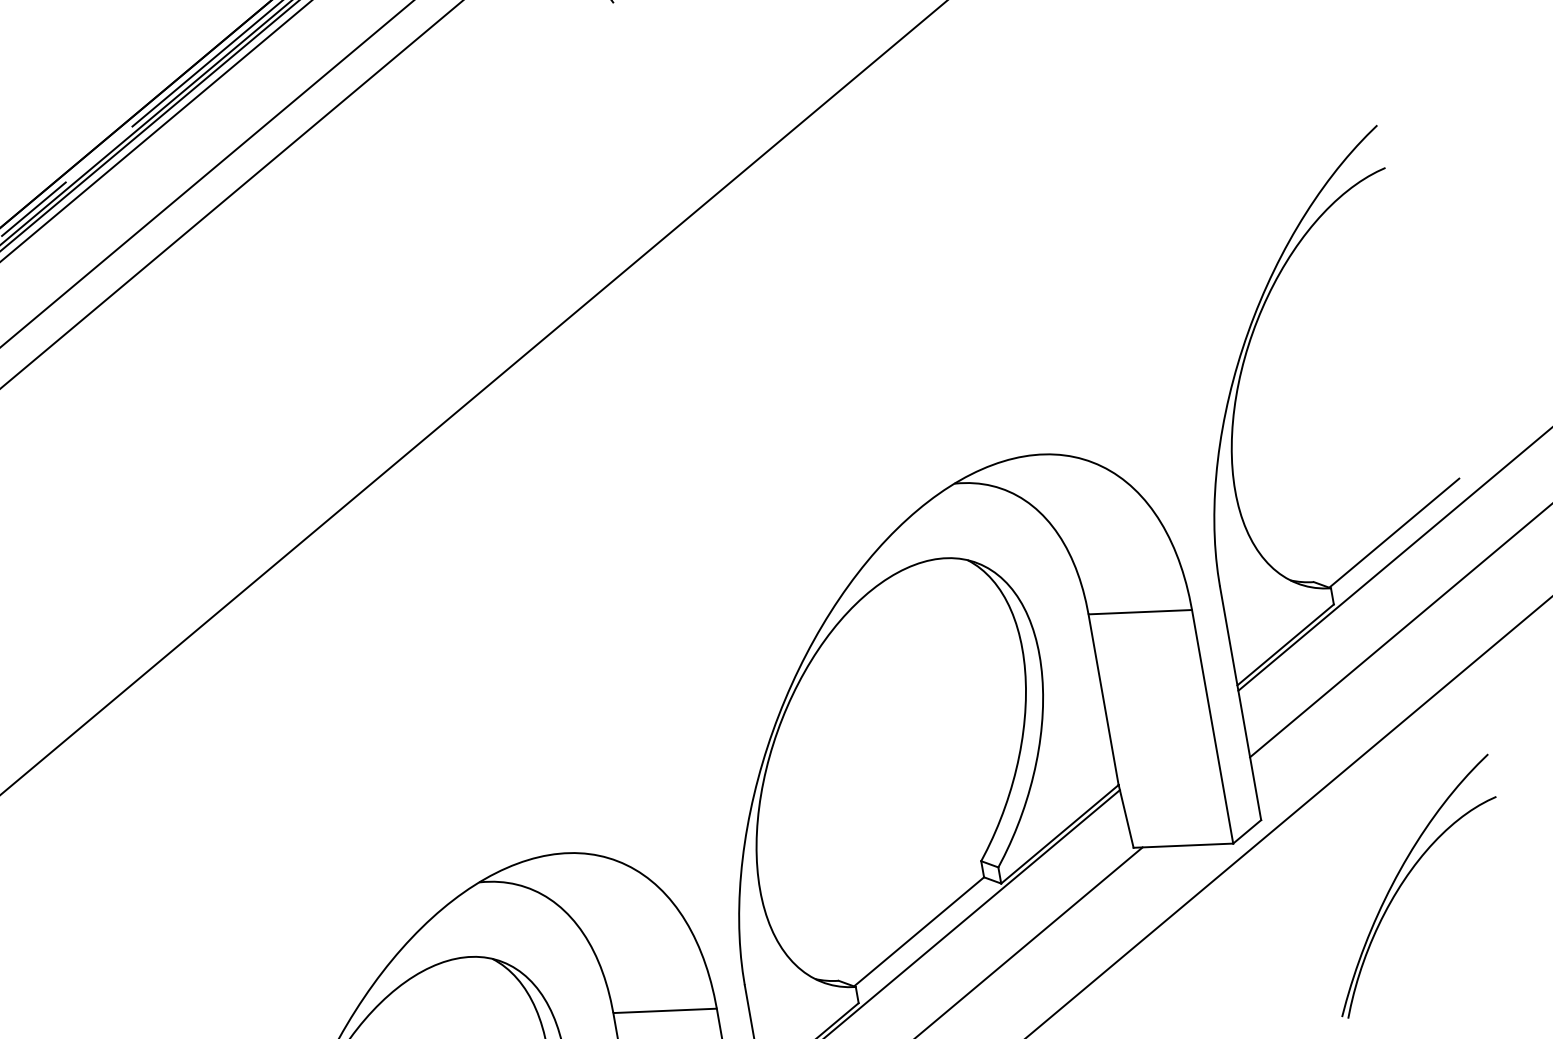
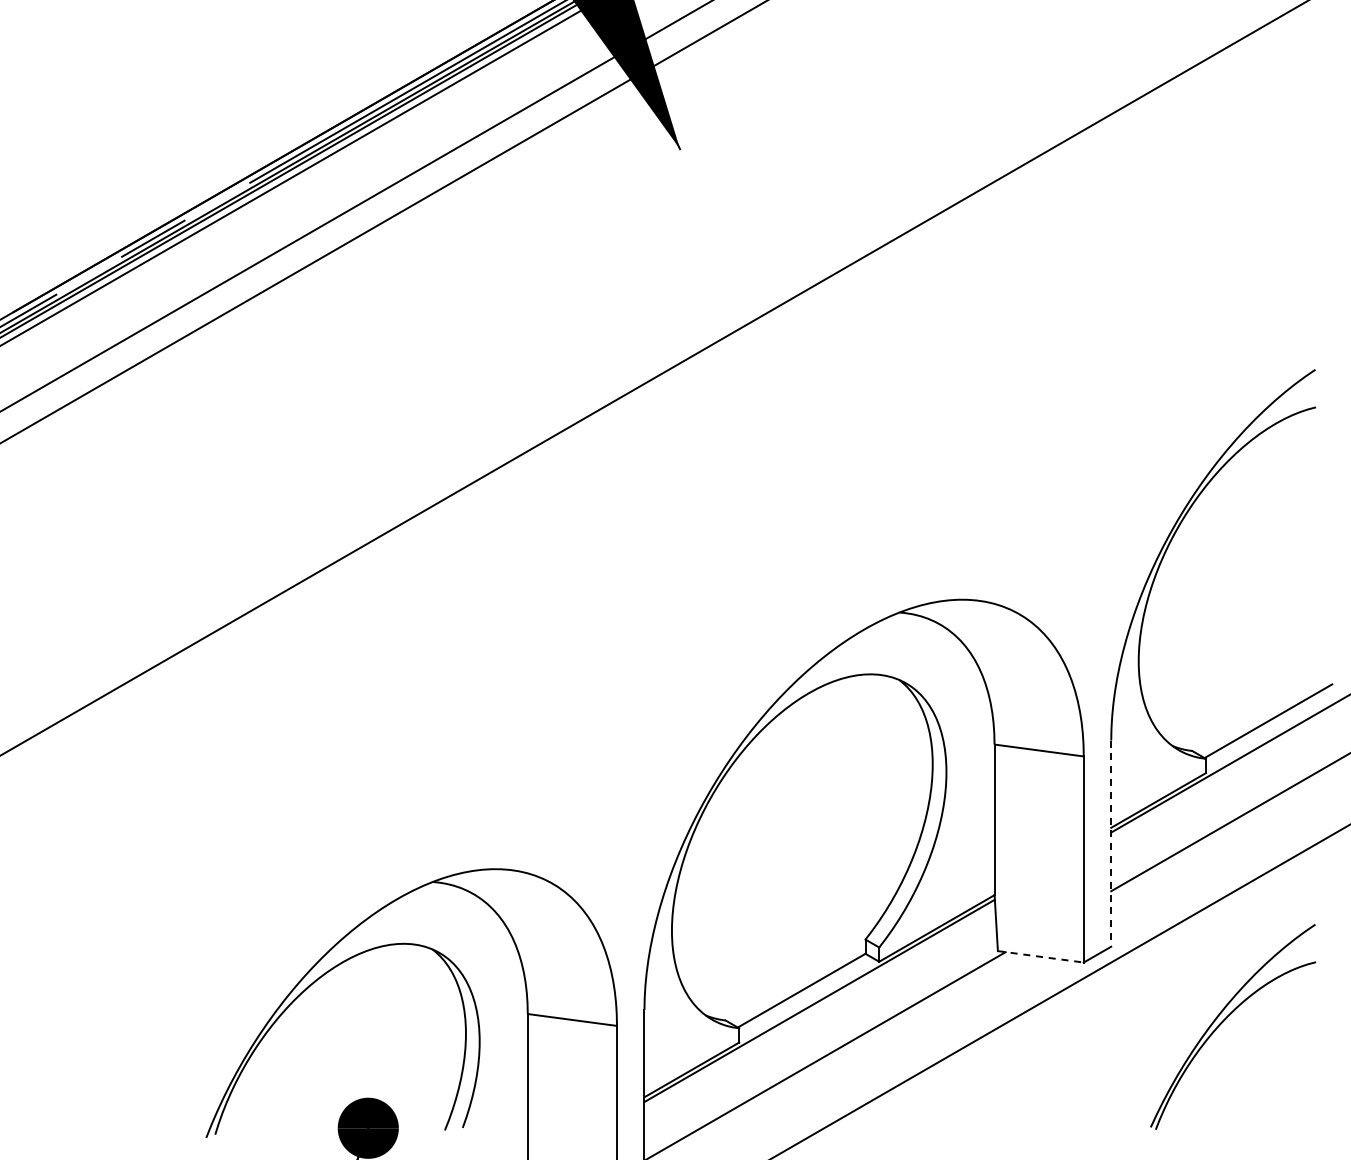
line: (1241, 704) -> (1111, 844), solid -> dashed
line: (1184, 845) -> (1041, 956), solid -> dashed

